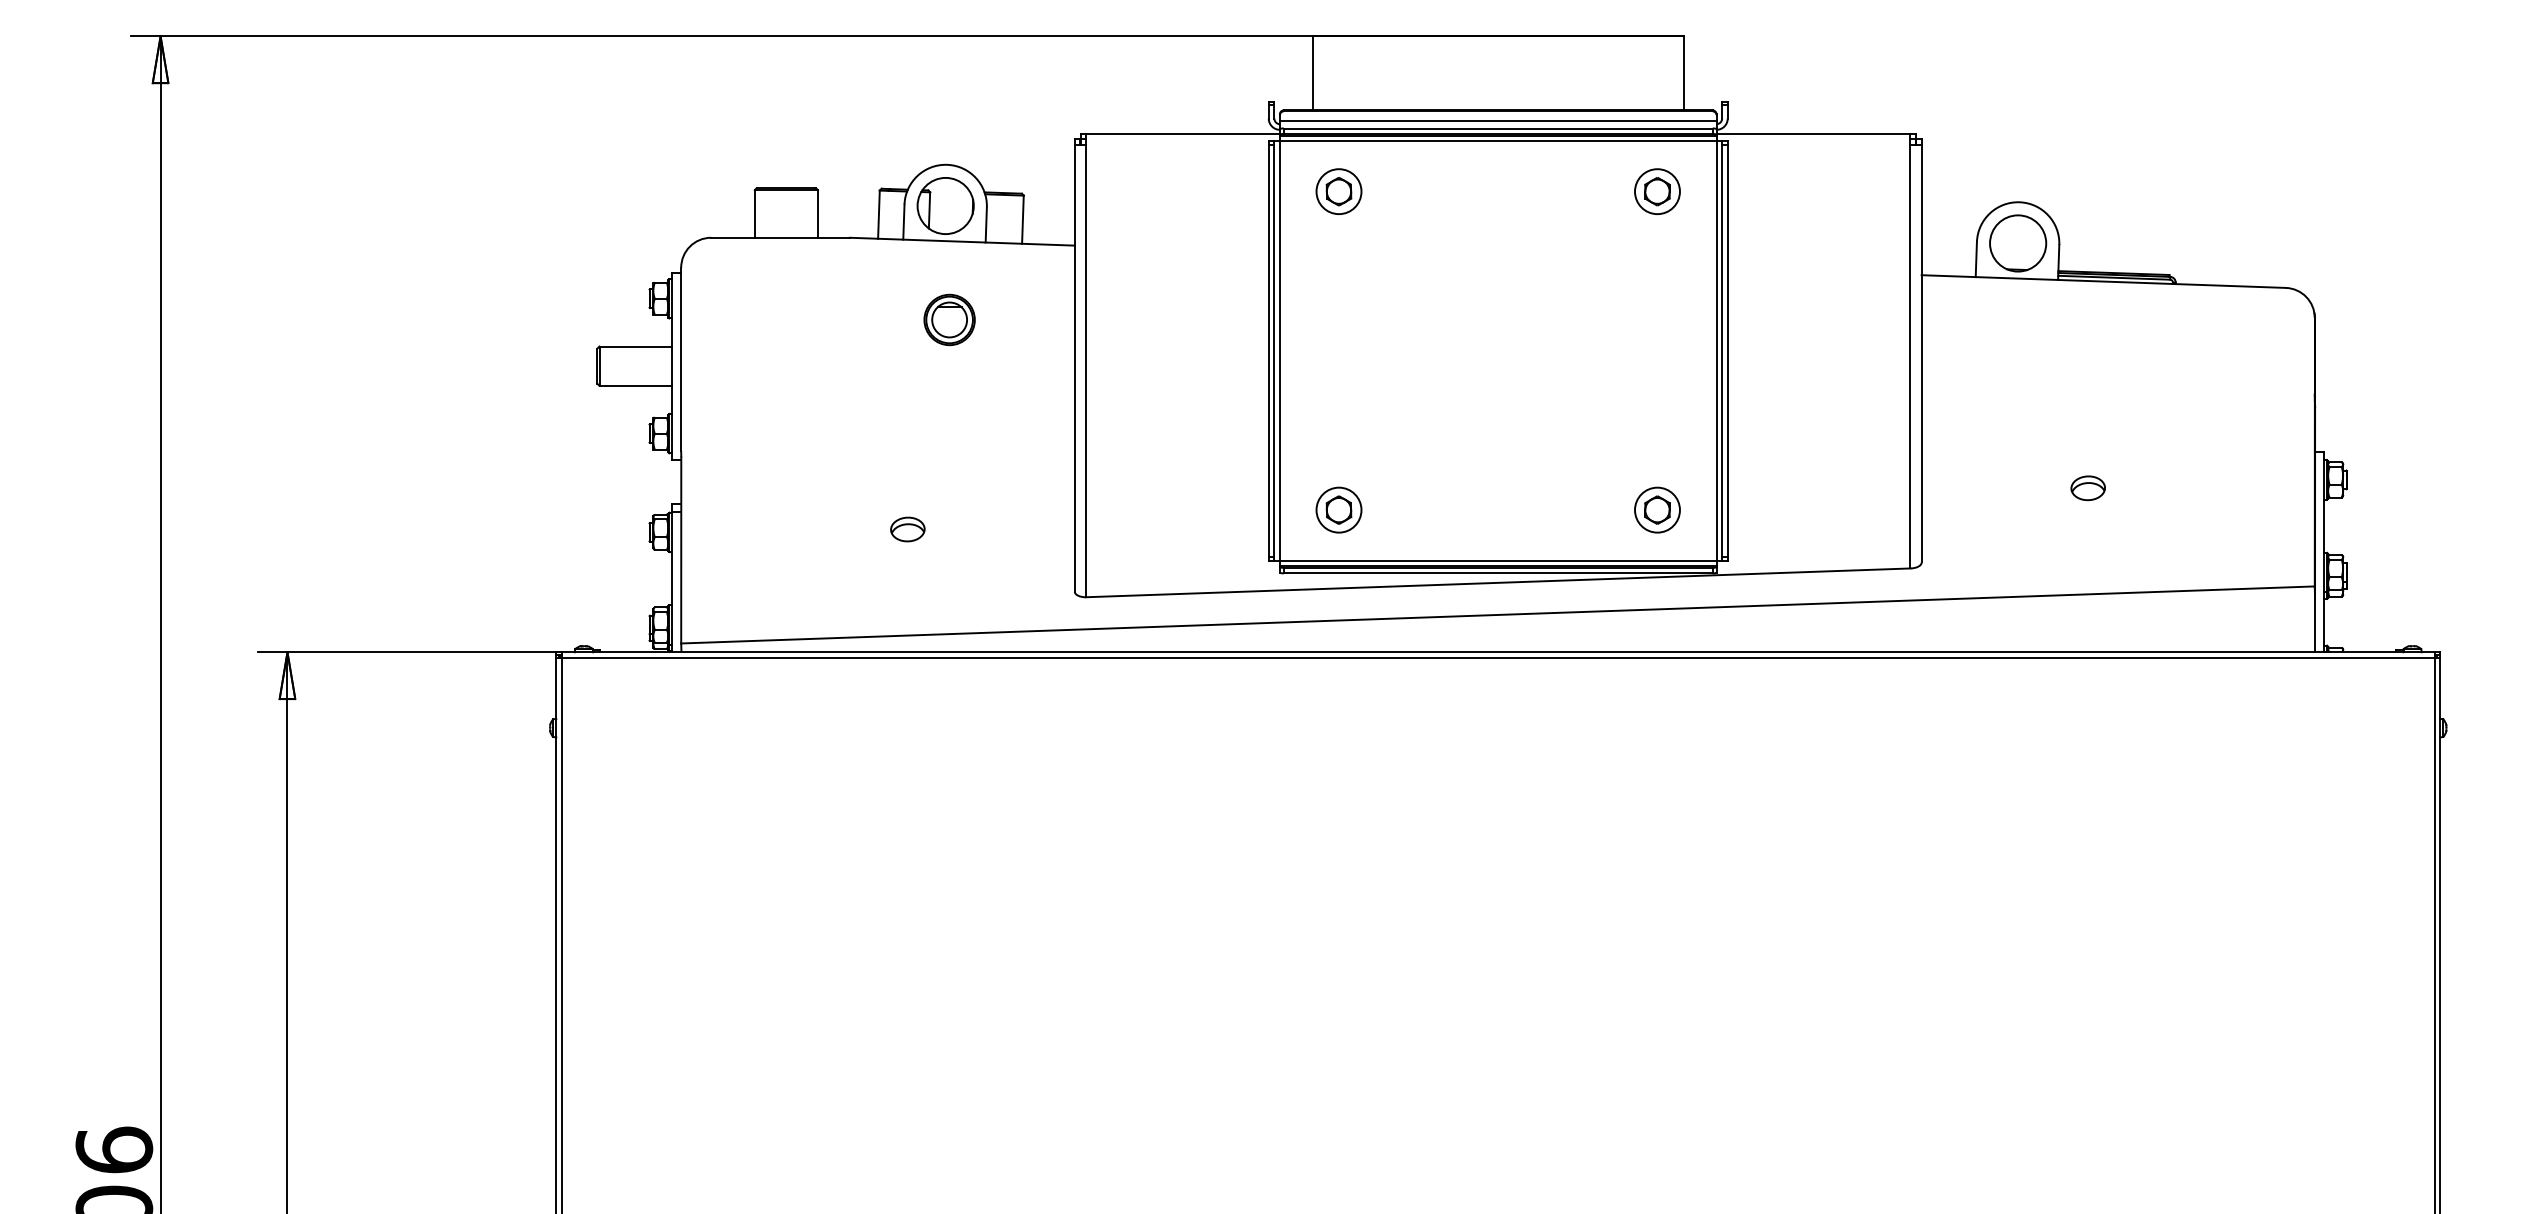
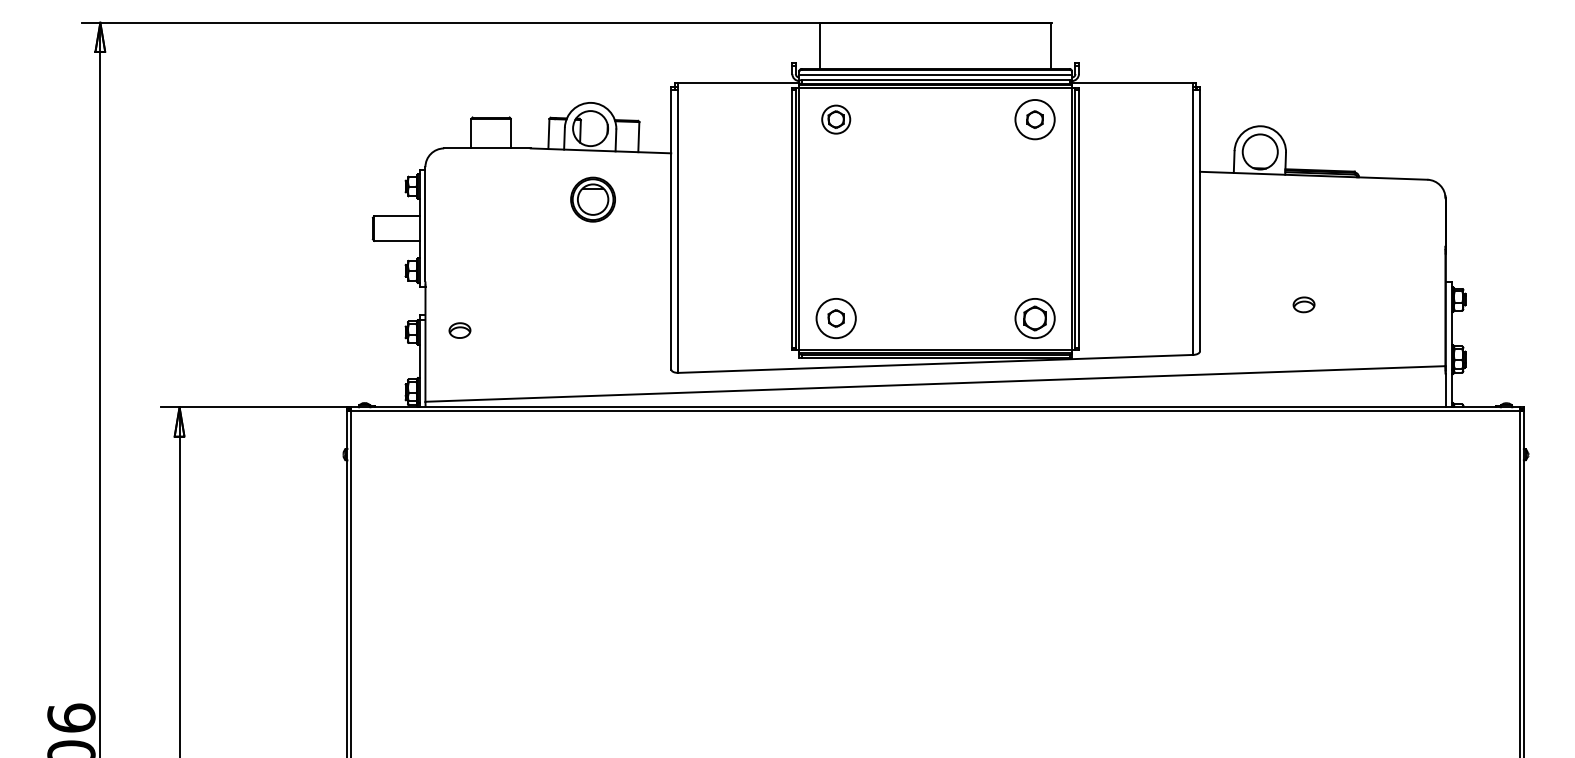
circle: (1658, 191) -> (1035, 119), size x1.4
part: (948, 319) -> (592, 199), size x1.4
circle: (1339, 510) -> (836, 318), size x1.4
part: (1656, 510) -> (1034, 318), size x1.4
part: (907, 529) -> (459, 330), moved

